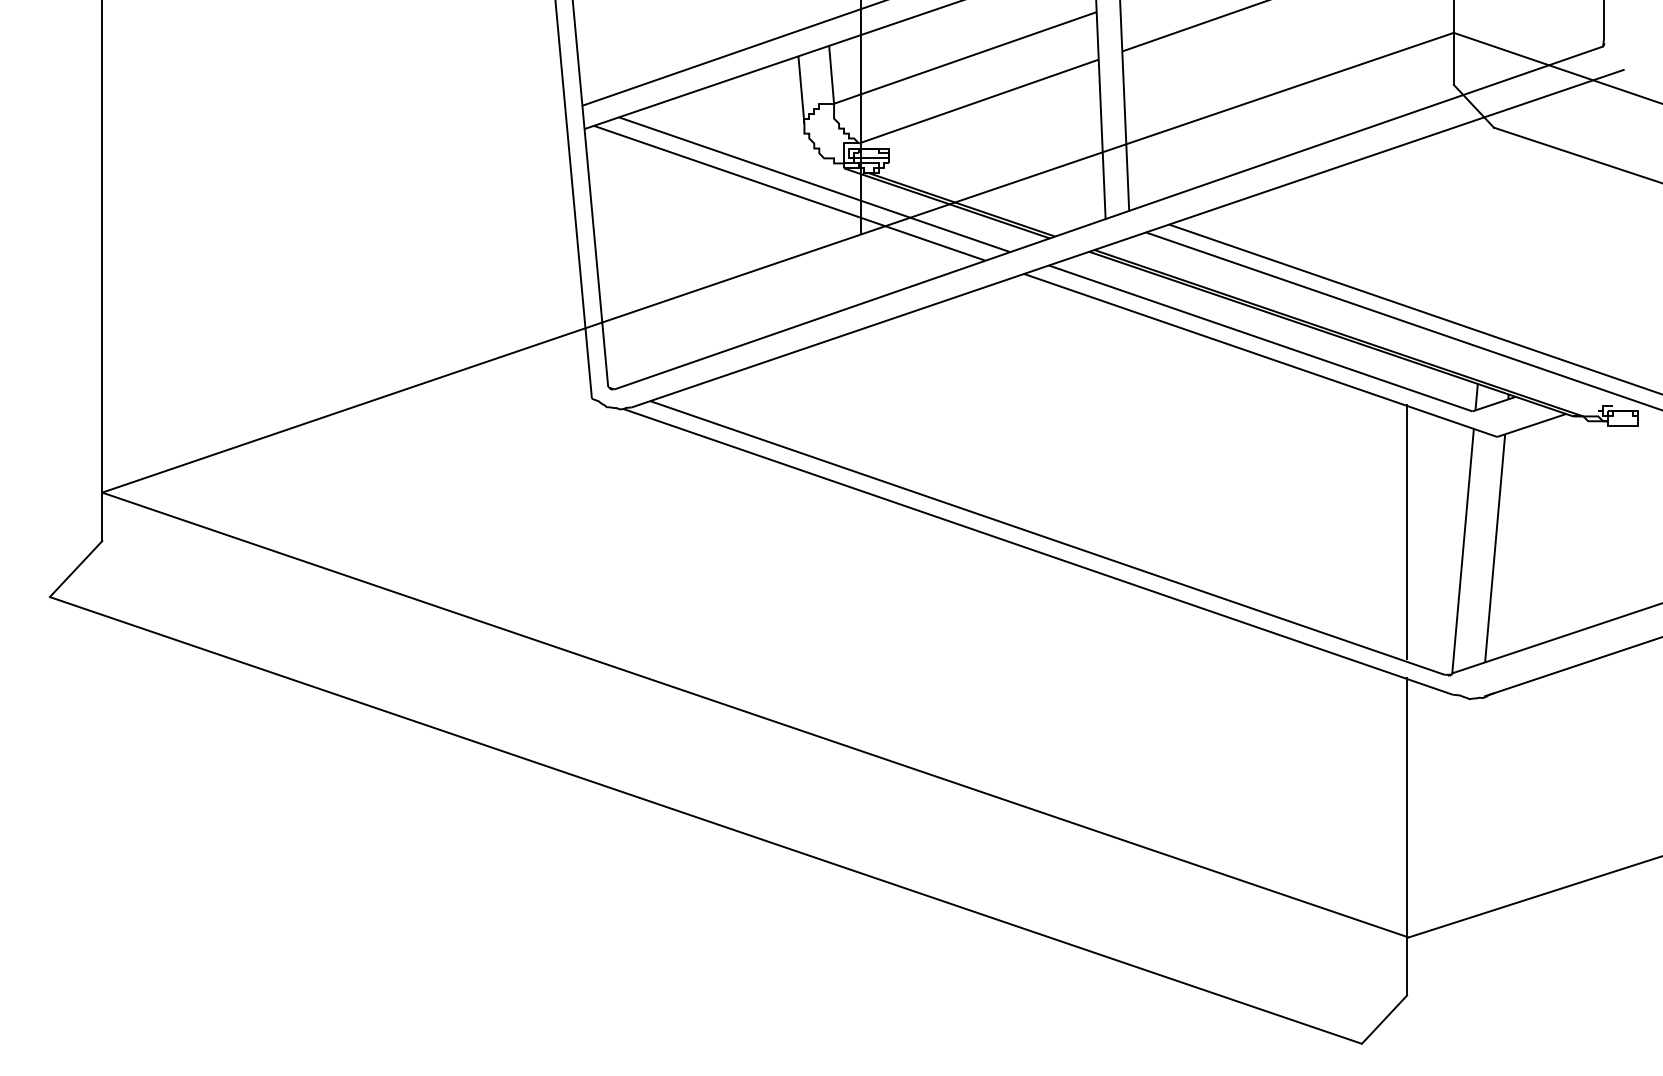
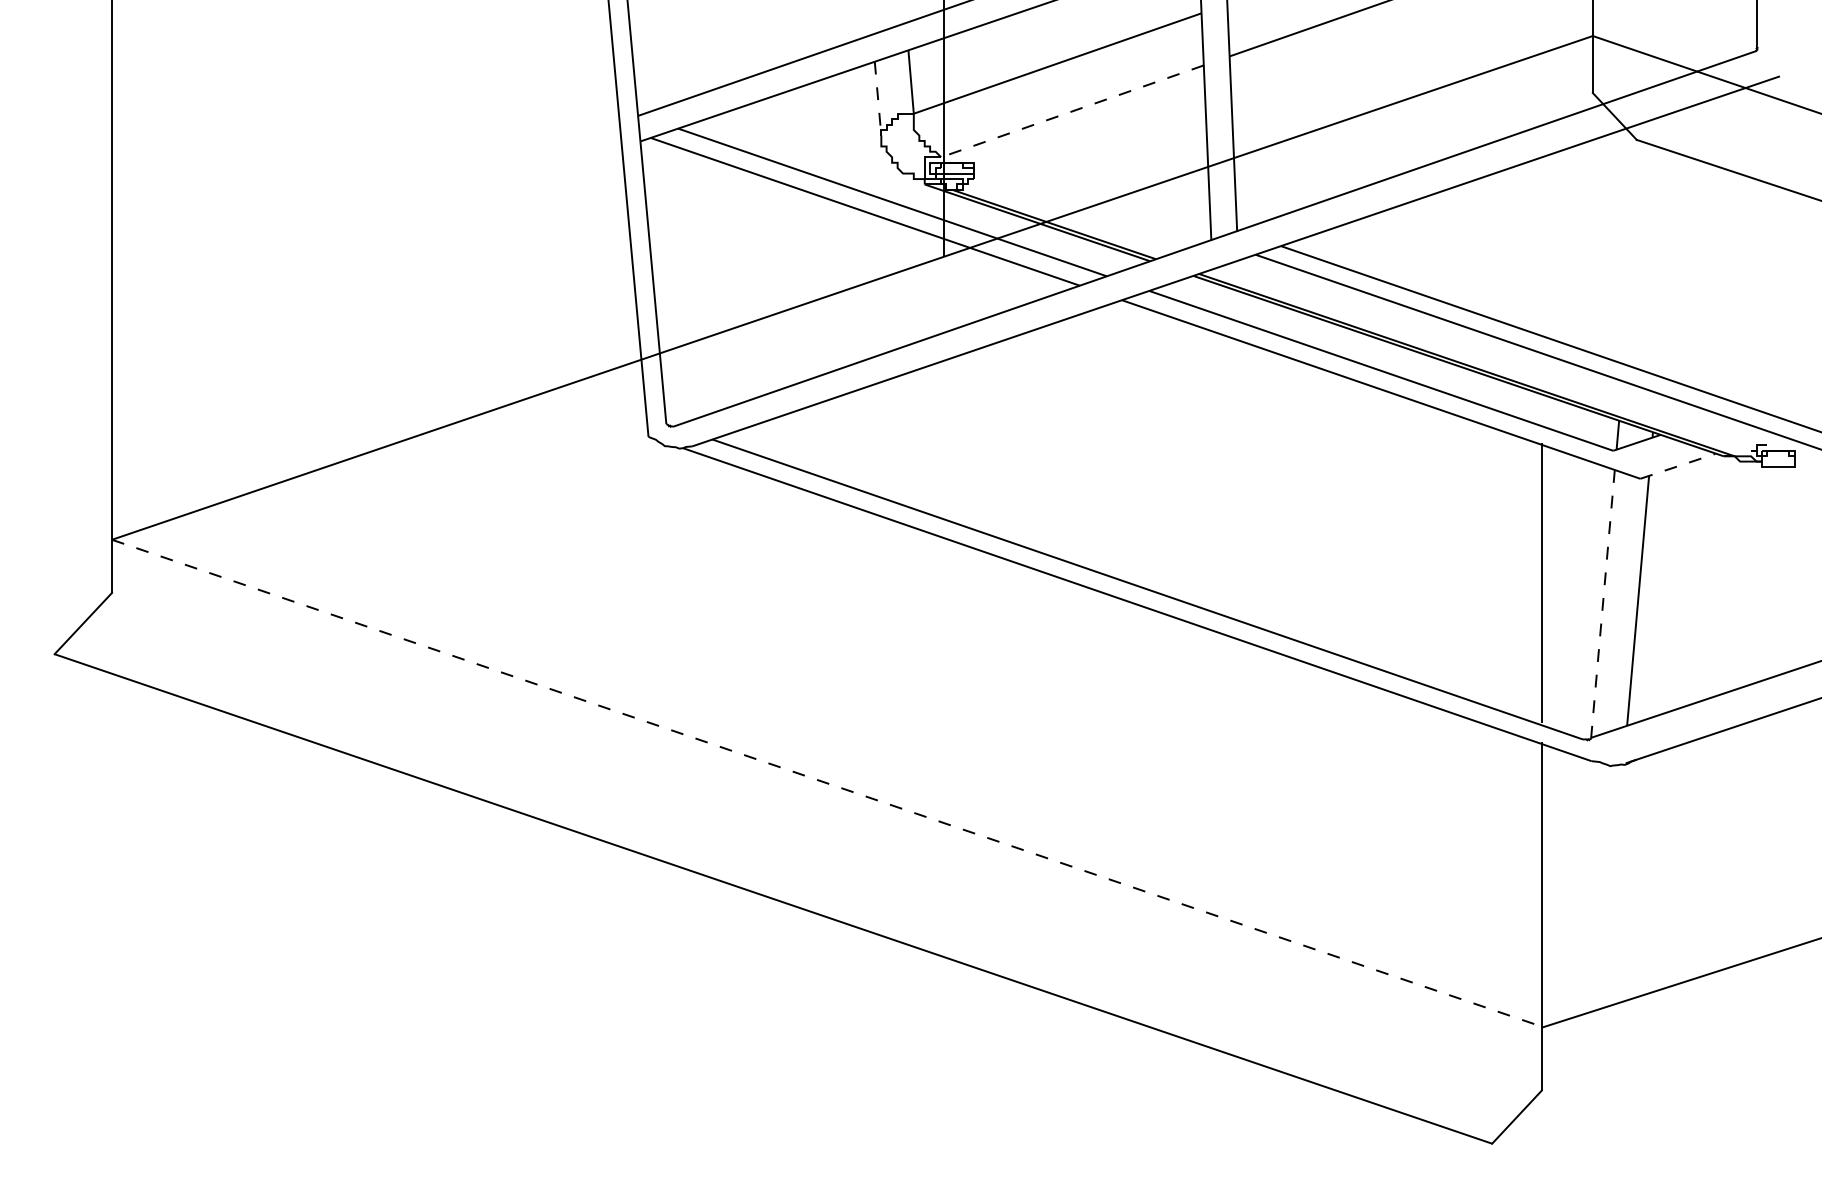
line: (801, 90) -> (878, 99), solid -> dashed
line: (978, 101) -> (1072, 111), solid -> dashed
line: (1531, 425) -> (1677, 466), solid -> dashed
line: (1462, 551) -> (1602, 604), solid -> dashed
line: (755, 715) -> (827, 783), solid -> dashed

